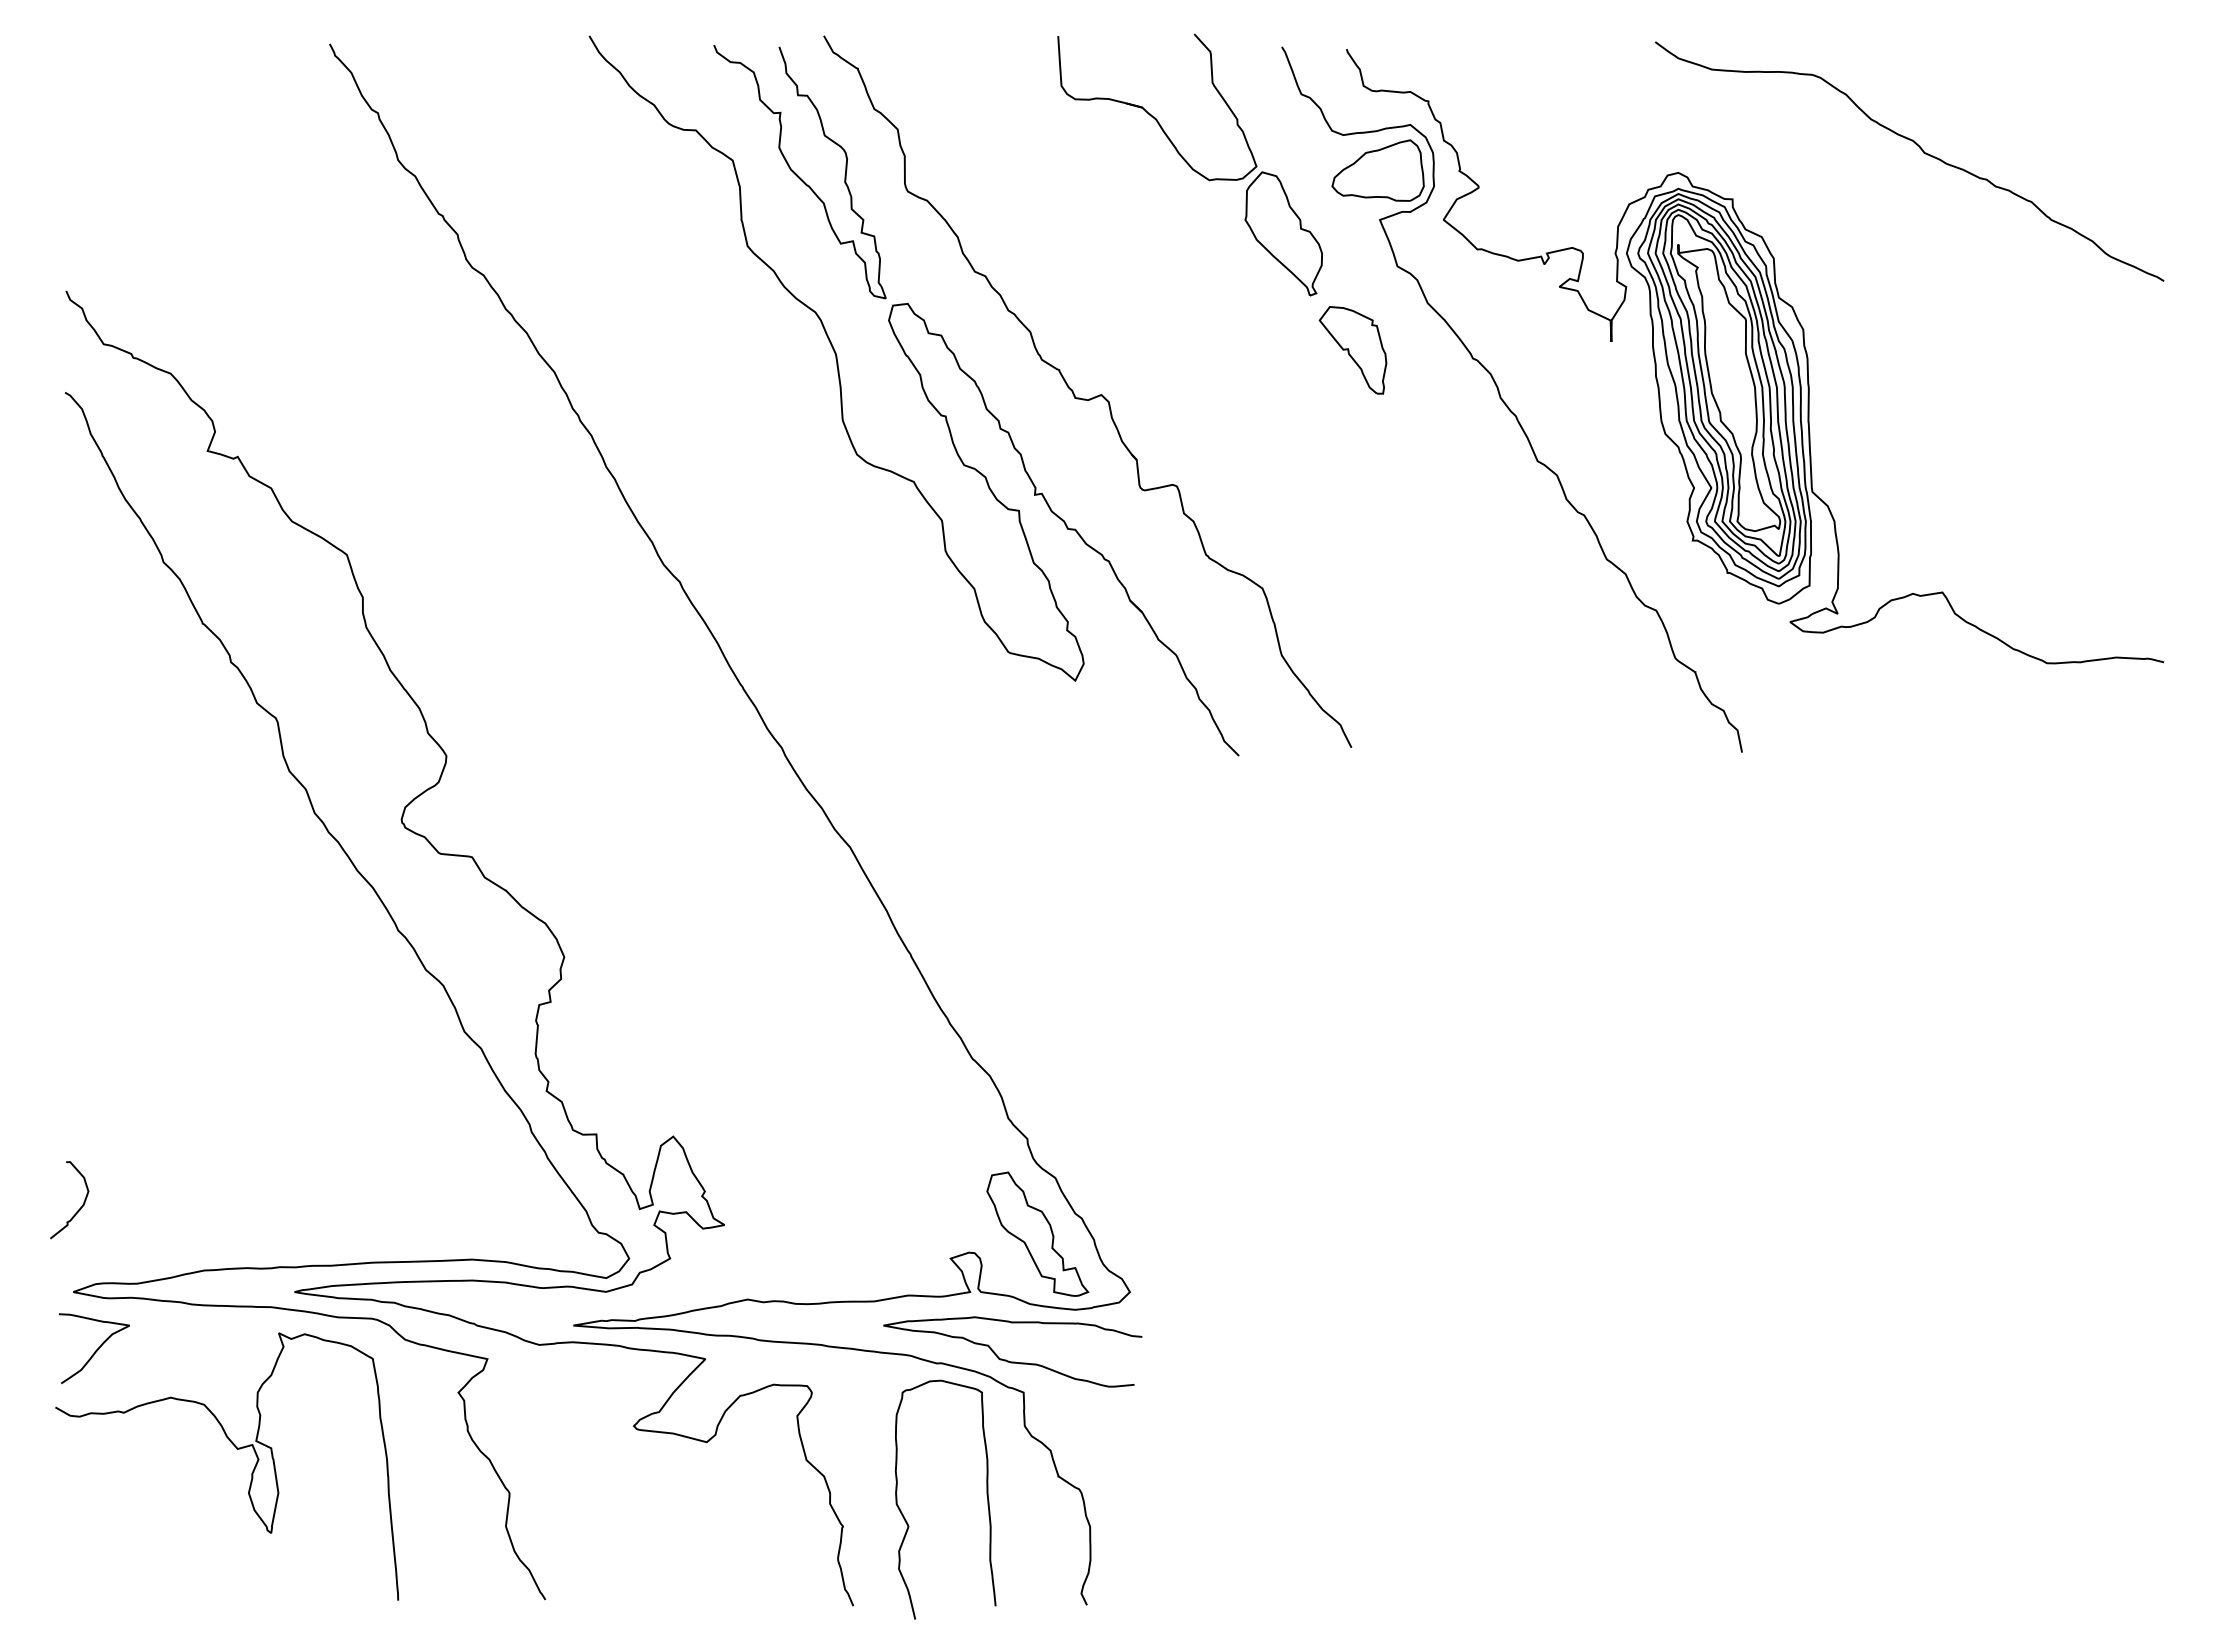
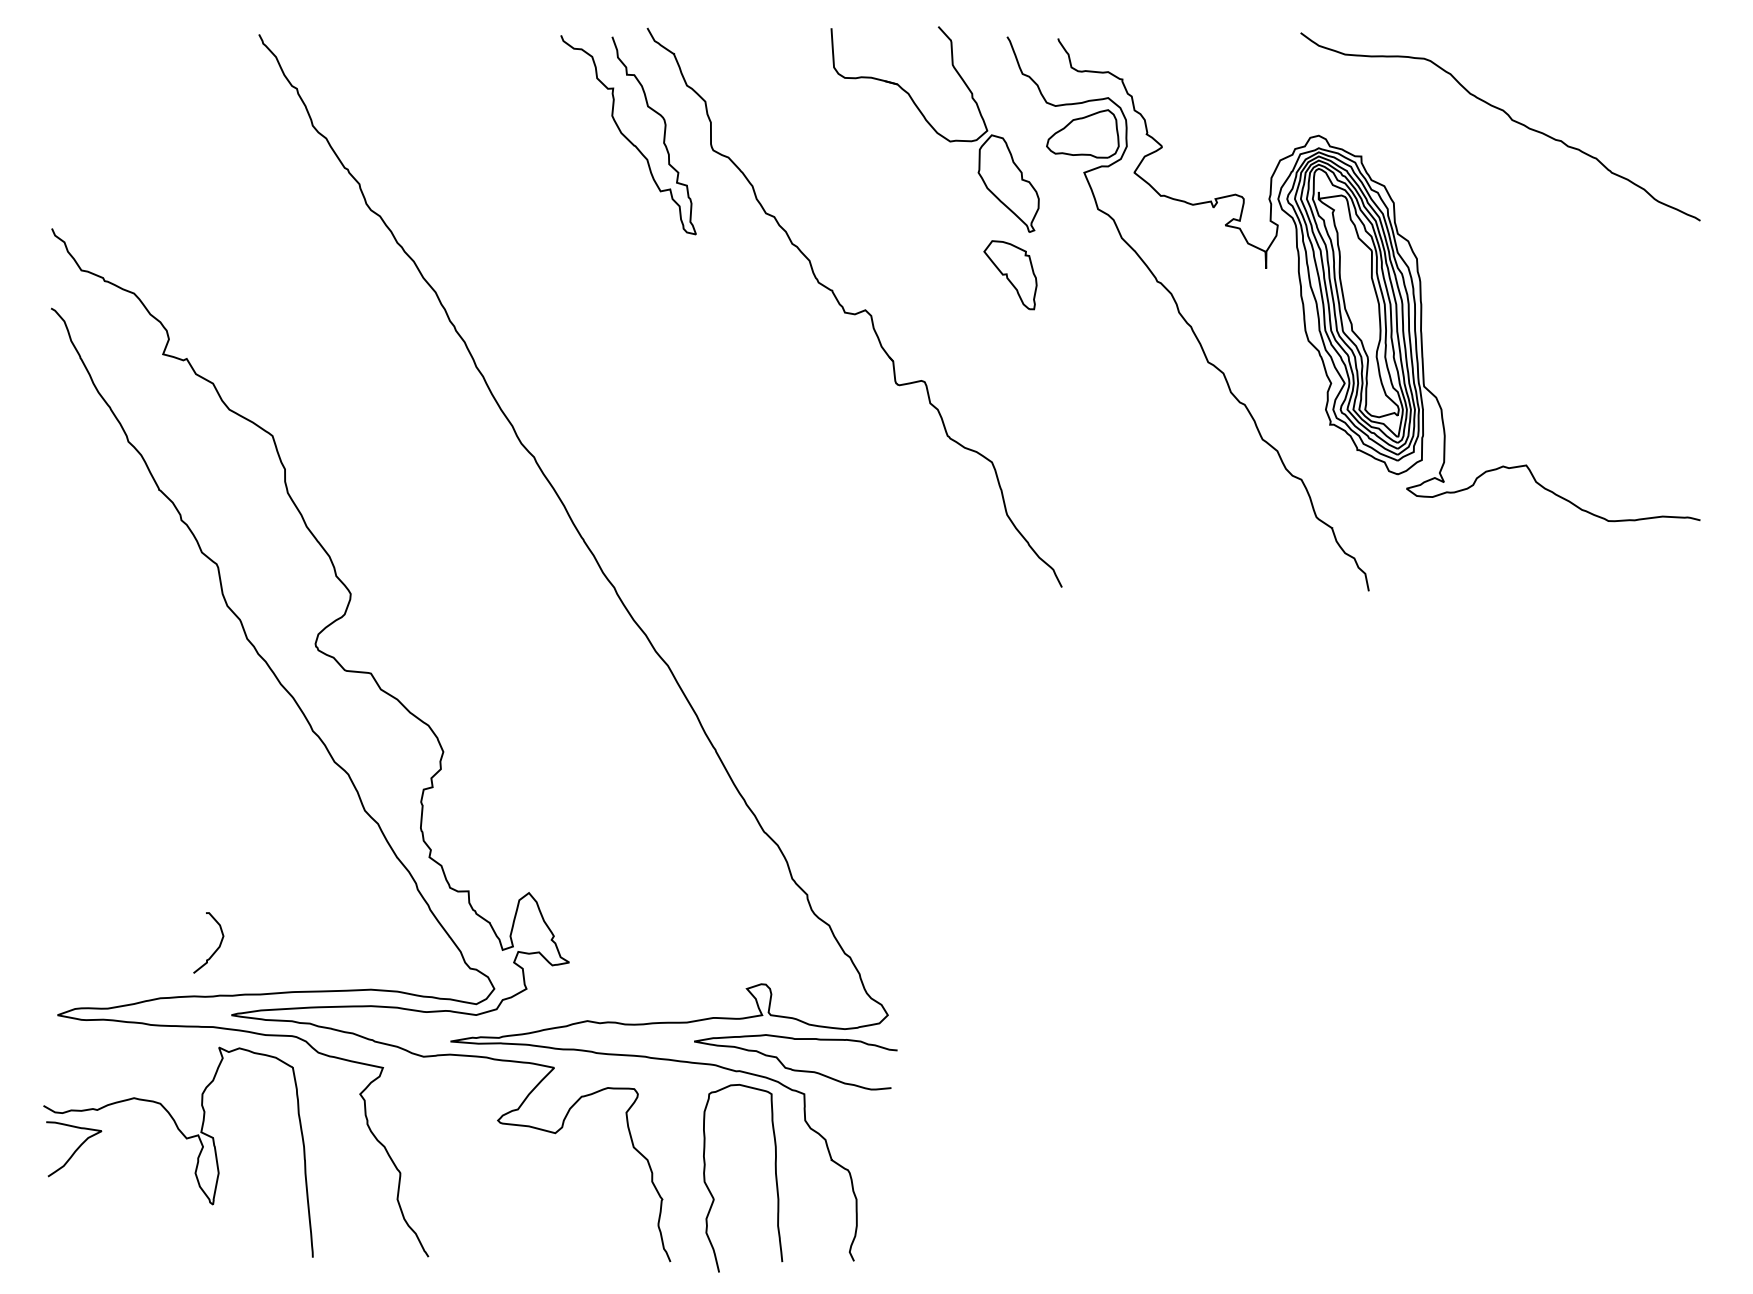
part: (1352, 350) -> (1010, 275), moved
part: (922, 390) -> (724, 306), removed
curve: (78, 1209) -> (215, 950), moved
part: (1037, 1233) -> (815, 969), removed
curve: (95, 1350) -> (74, 1150), moved

